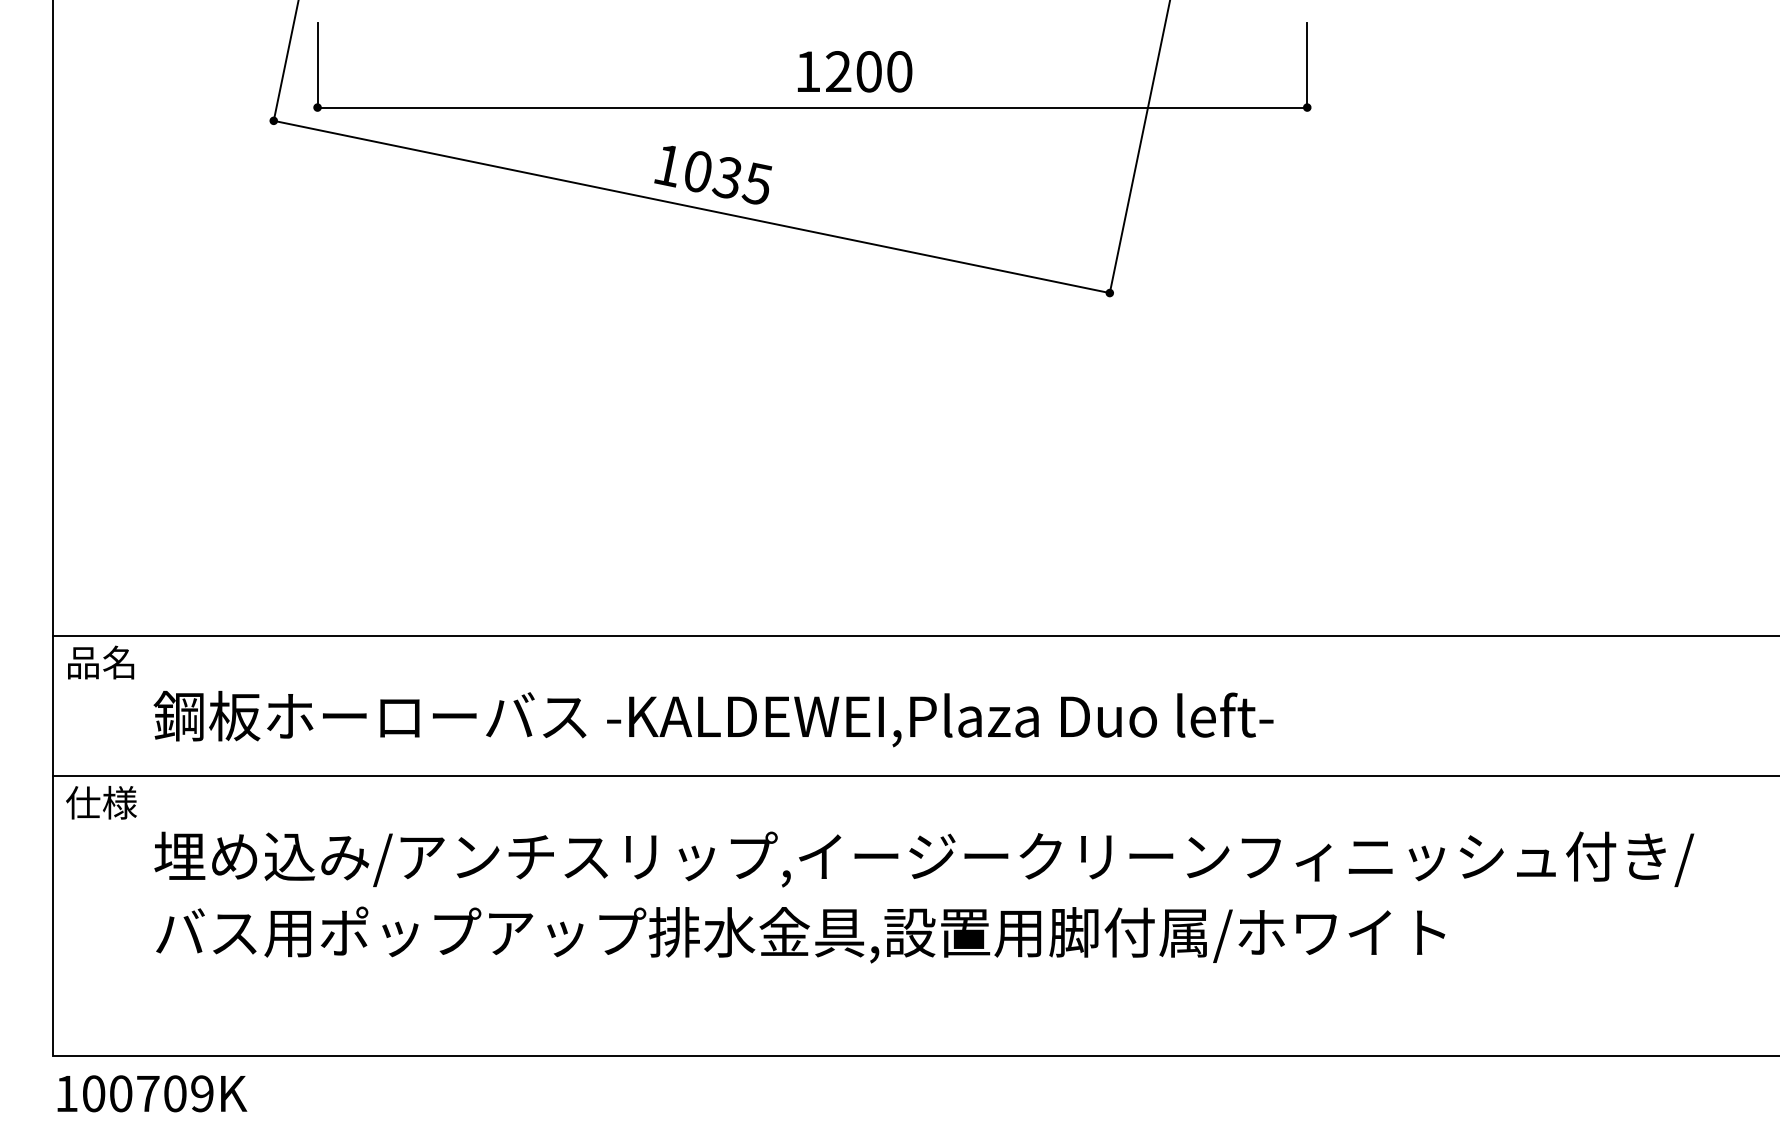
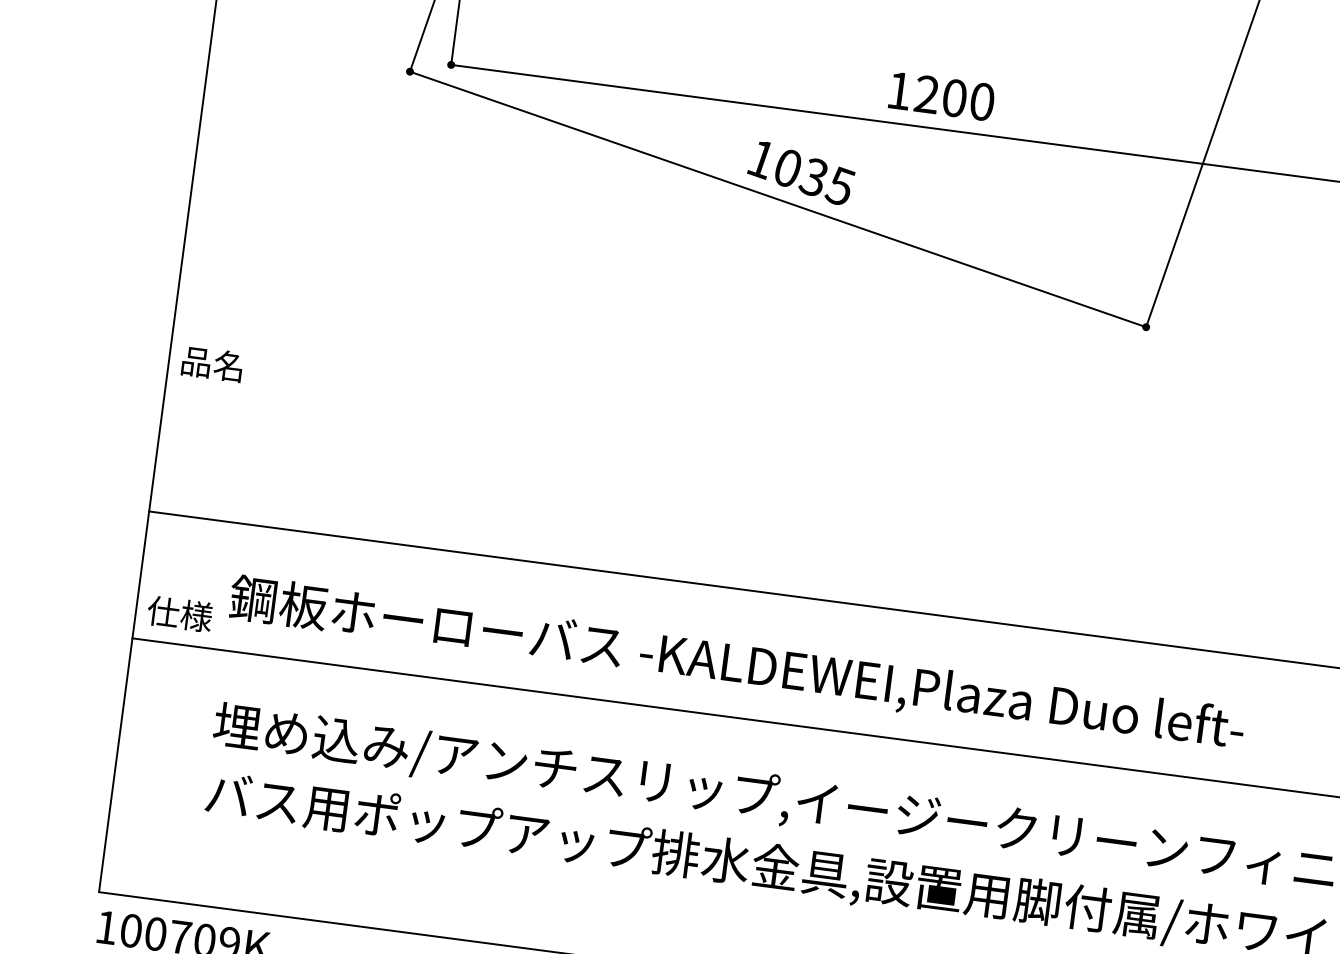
text: (101, 662) -> (212, 364), moved
text: (101, 802) -> (179, 613), moved

